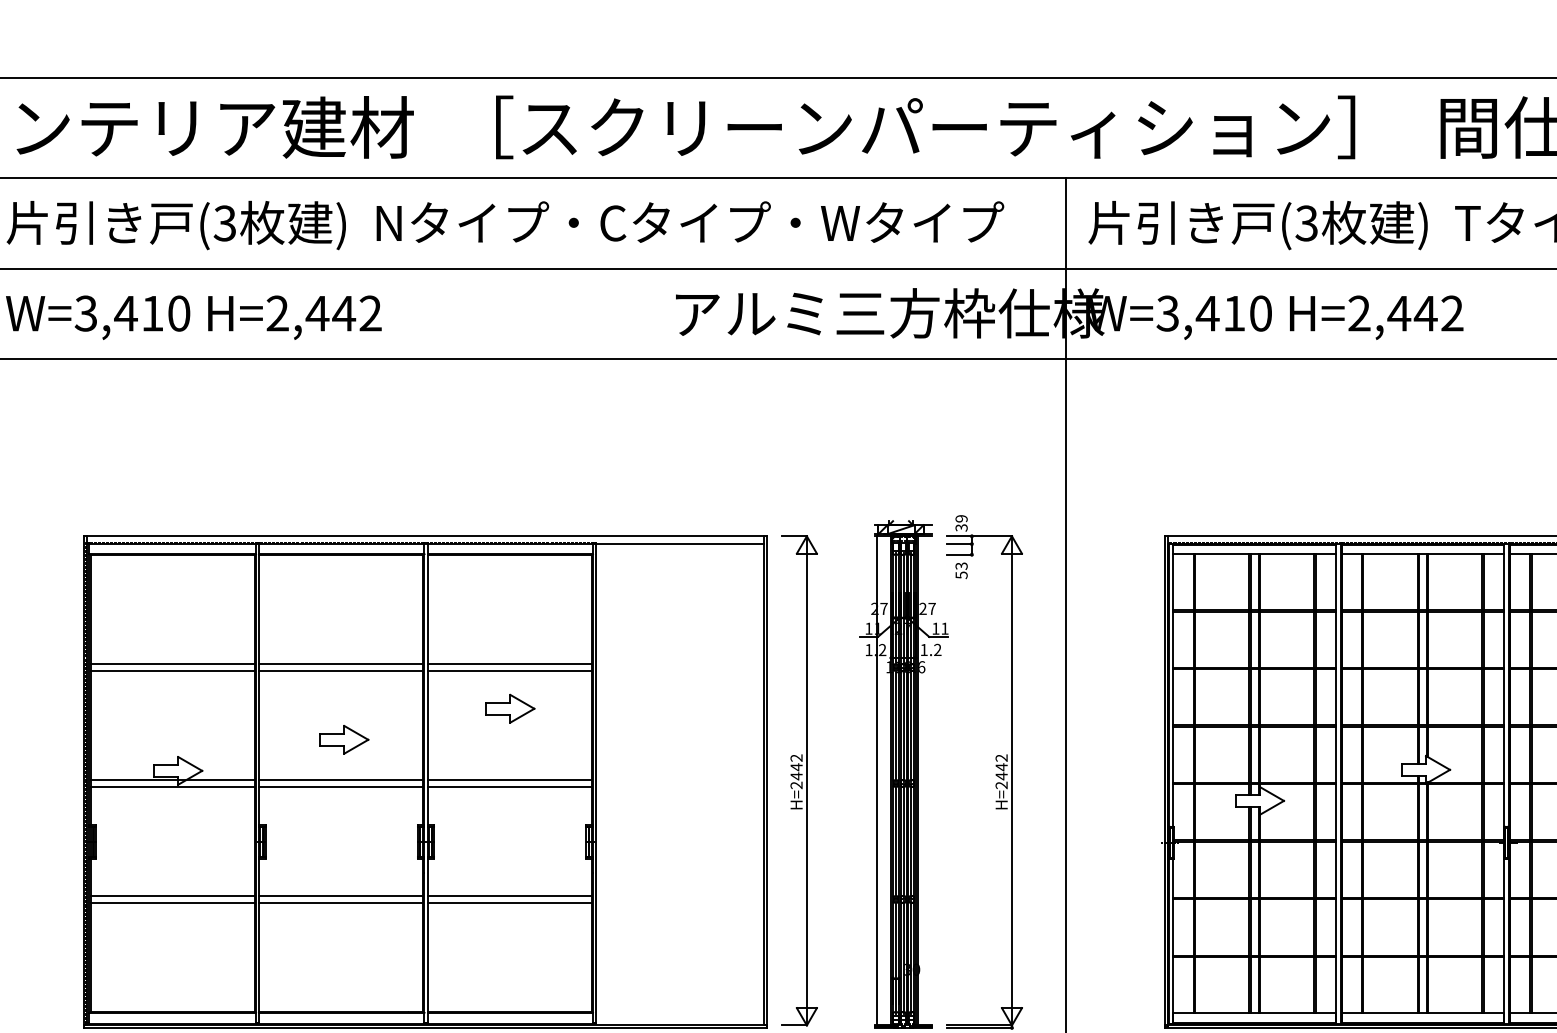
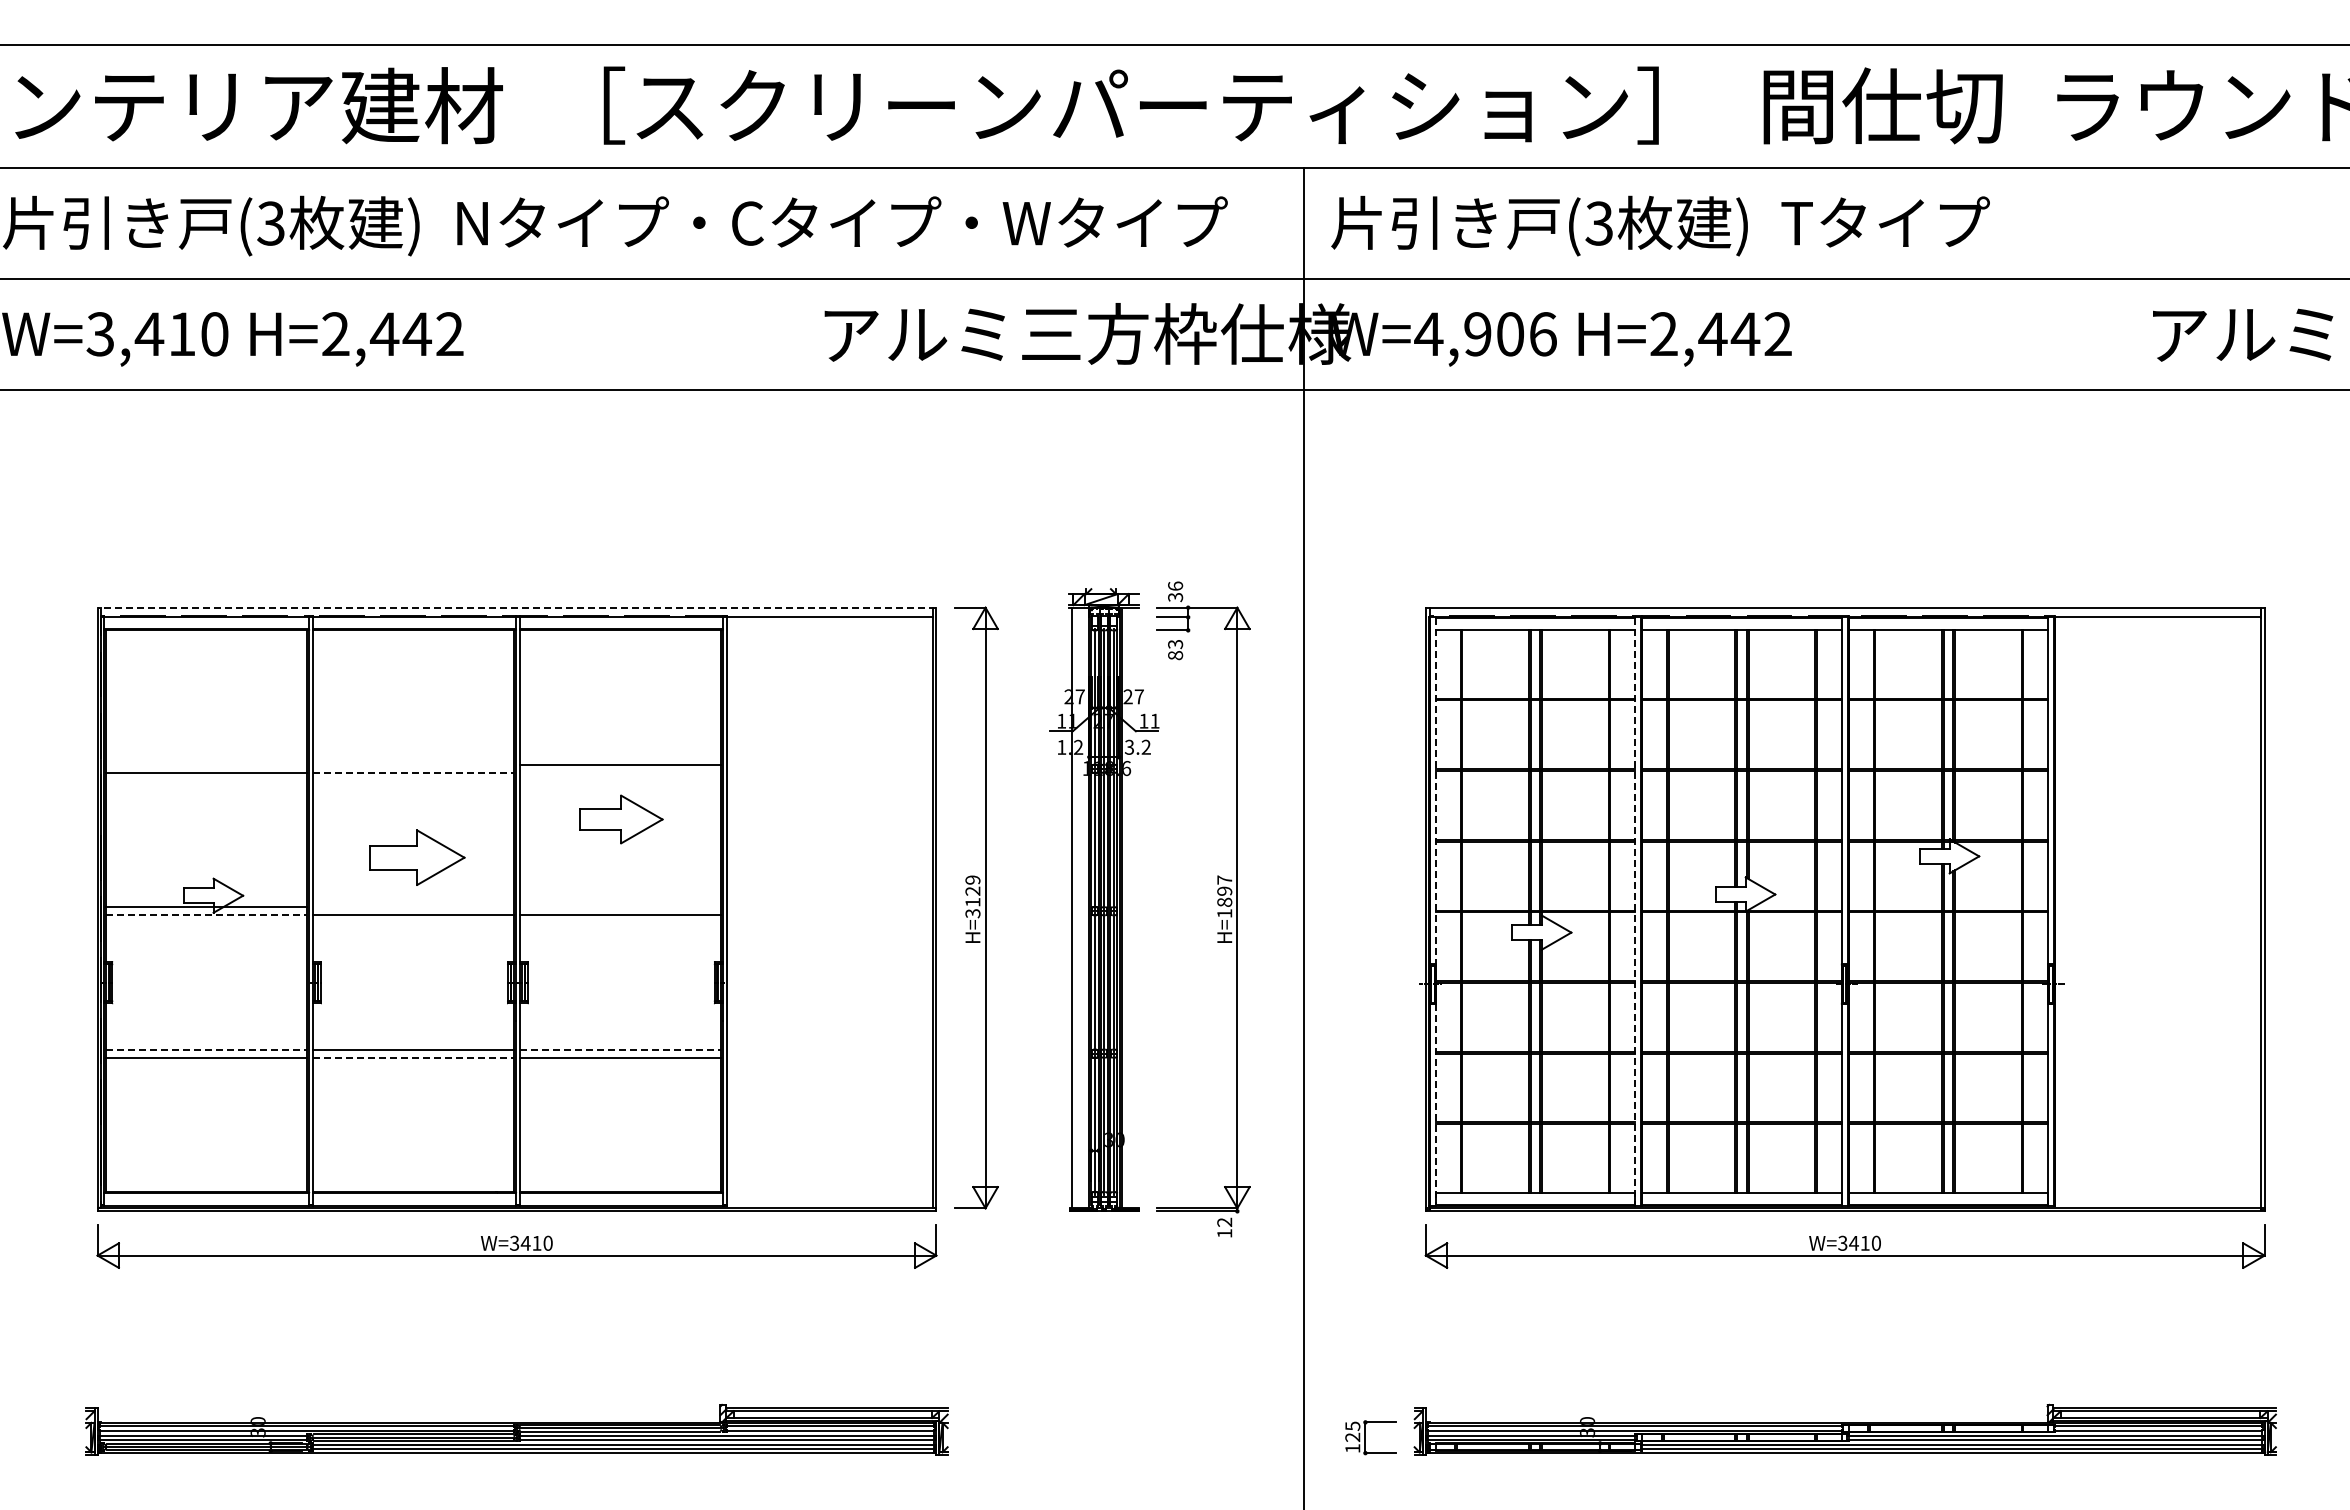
text: (1214, 313) -> (1485, 334), W=3,410 -> W=4,906
text: (961, 518) -> (1175, 585), 39 -> 36
line: (424, 536) -> (516, 607), solid -> dashed
text: (961, 575) -> (1175, 655), 53 -> 83
text: (923, 649) -> (1128, 746), 1.2 -> 3.2
line: (172, 663) -> (206, 764), removed
line: (341, 663) -> (413, 764), removed
line: (341, 670) -> (413, 772), solid -> dashed
line: (509, 670) -> (620, 772), removed
line: (1173, 685) -> (1435, 791), solid -> dashed
part: (510, 708) -> (621, 819), size x1.4
part: (344, 739) -> (417, 857), size x1.6
text: (796, 771) -> (972, 896), H=2442 -> H=3129
text: (1001, 771) -> (1224, 896), H=2442 -> H=1897
line: (341, 780) -> (413, 907), removed
line: (509, 780) -> (620, 907), removed
line: (1336, 784) -> (1635, 912), solid -> dashed
line: (172, 786) -> (206, 915), solid -> dashed
line: (172, 896) -> (206, 1049), solid -> dashed
line: (509, 896) -> (620, 1049), solid -> dashed
line: (341, 902) -> (413, 1057), solid -> dashed
line: (1173, 941) -> (1435, 1105), solid -> dashed

